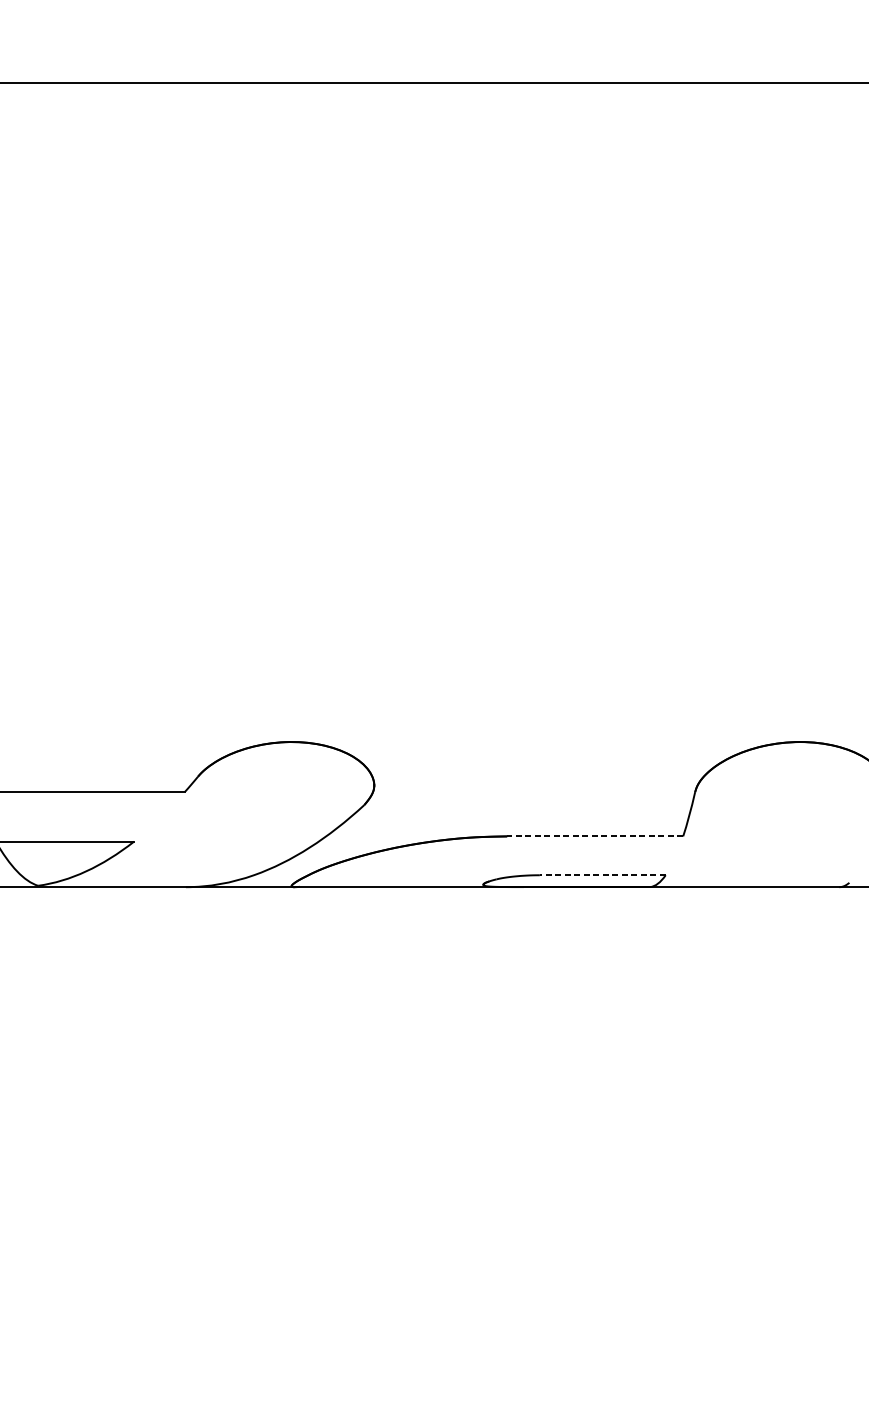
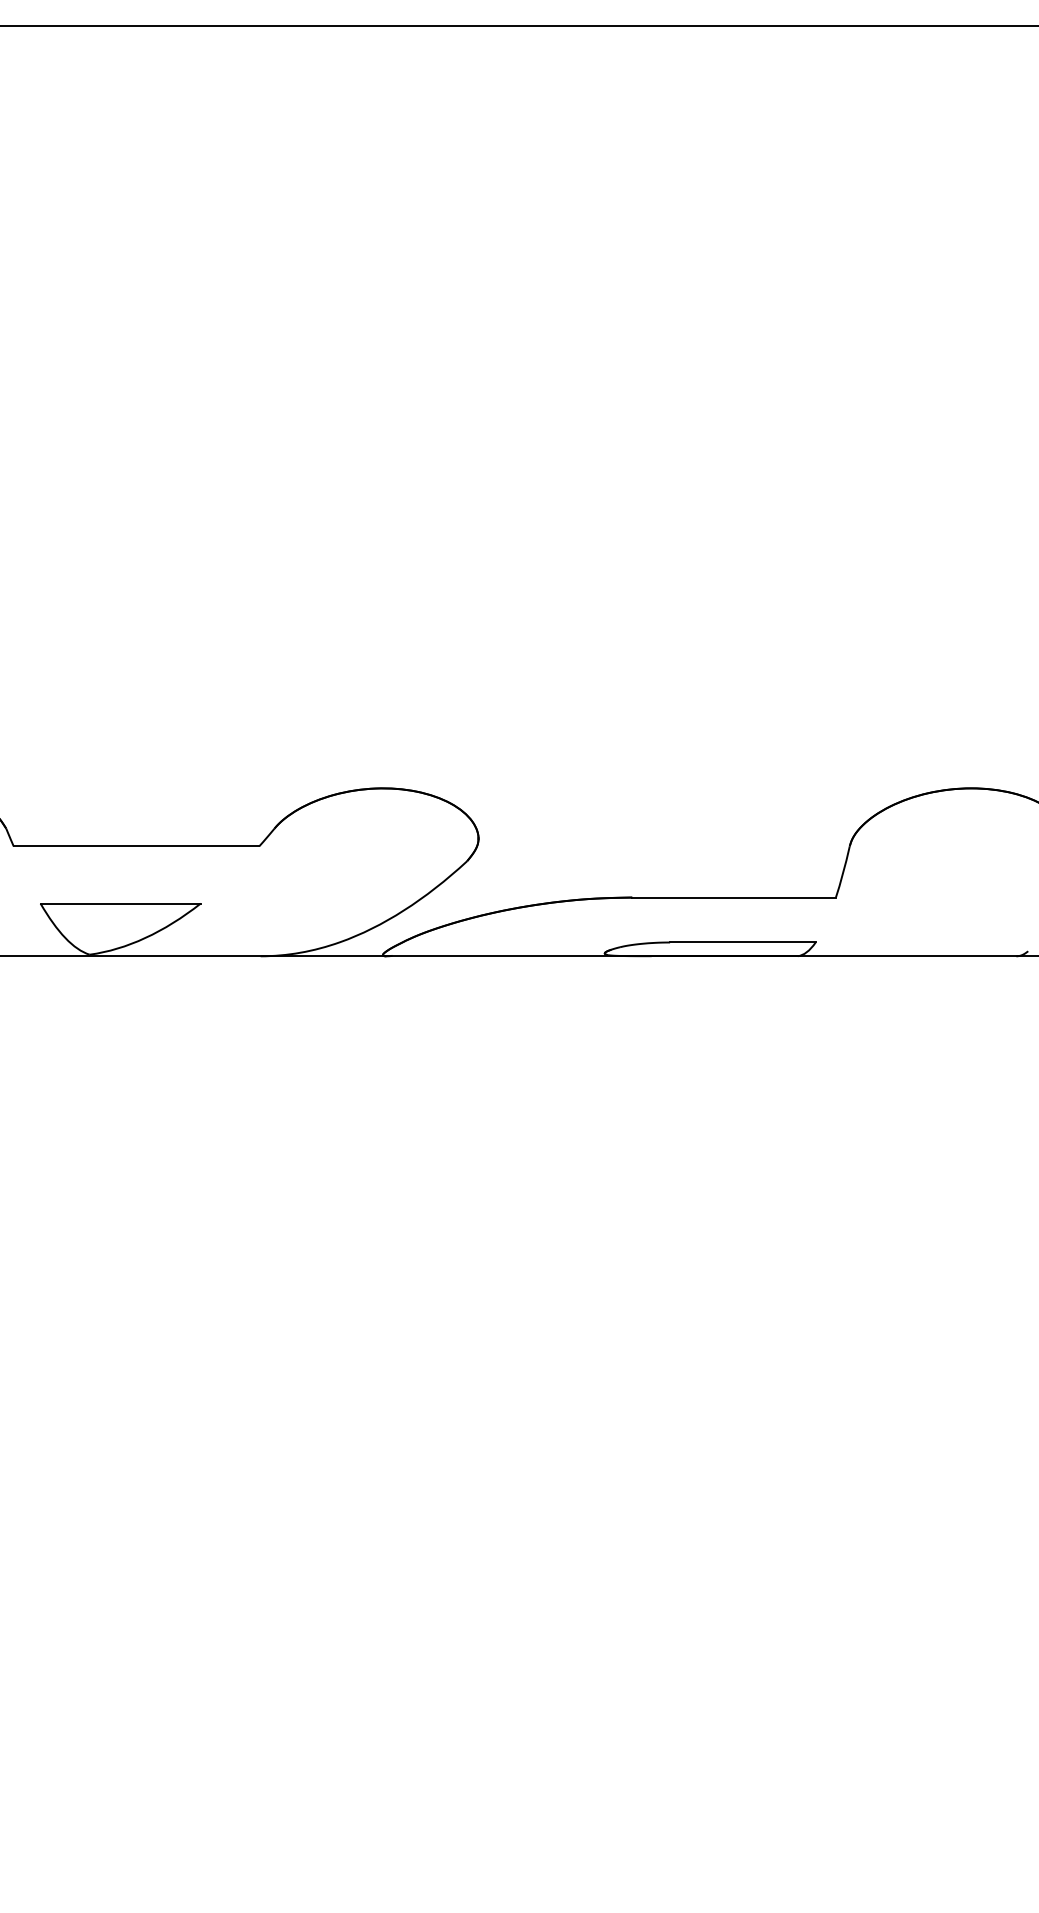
line: (595, 836) -> (734, 897), dashed -> solid
line: (602, 875) -> (742, 942), dashed -> solid

